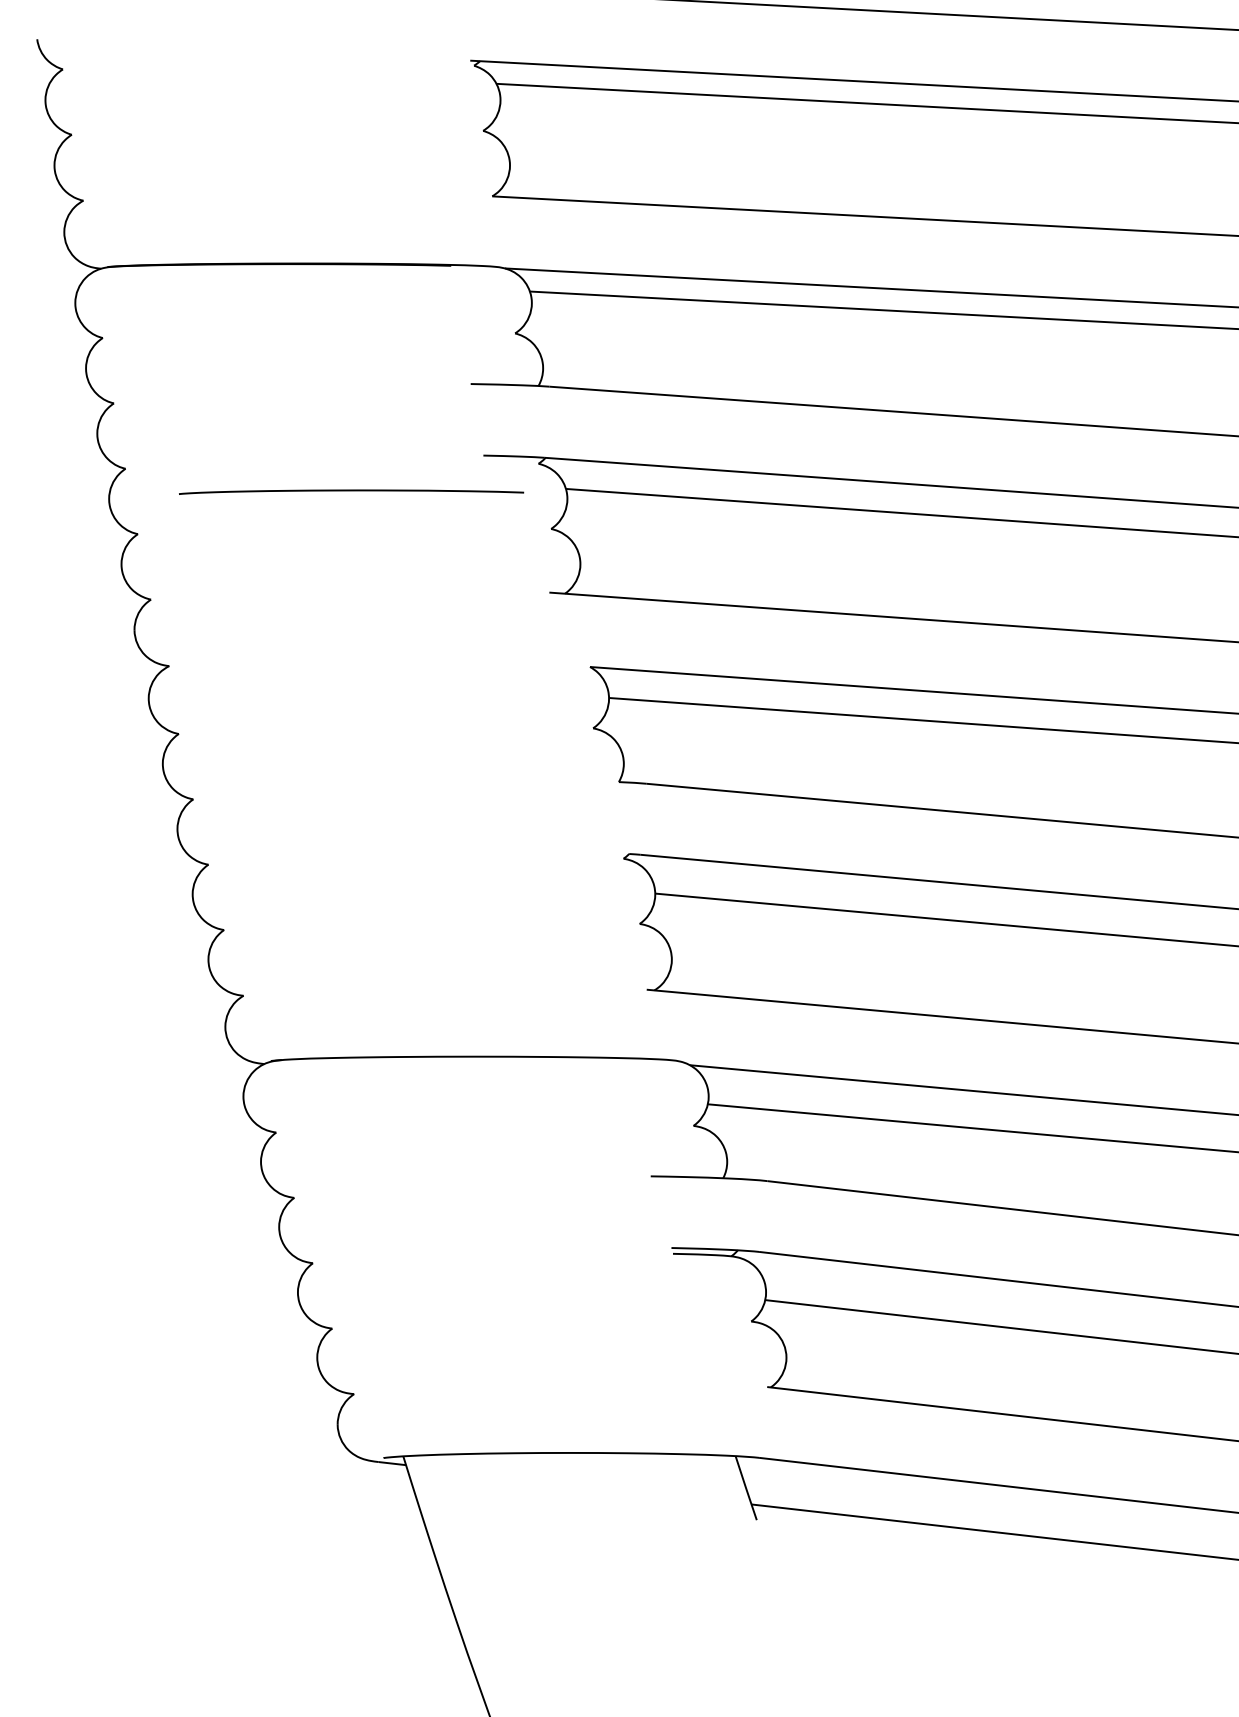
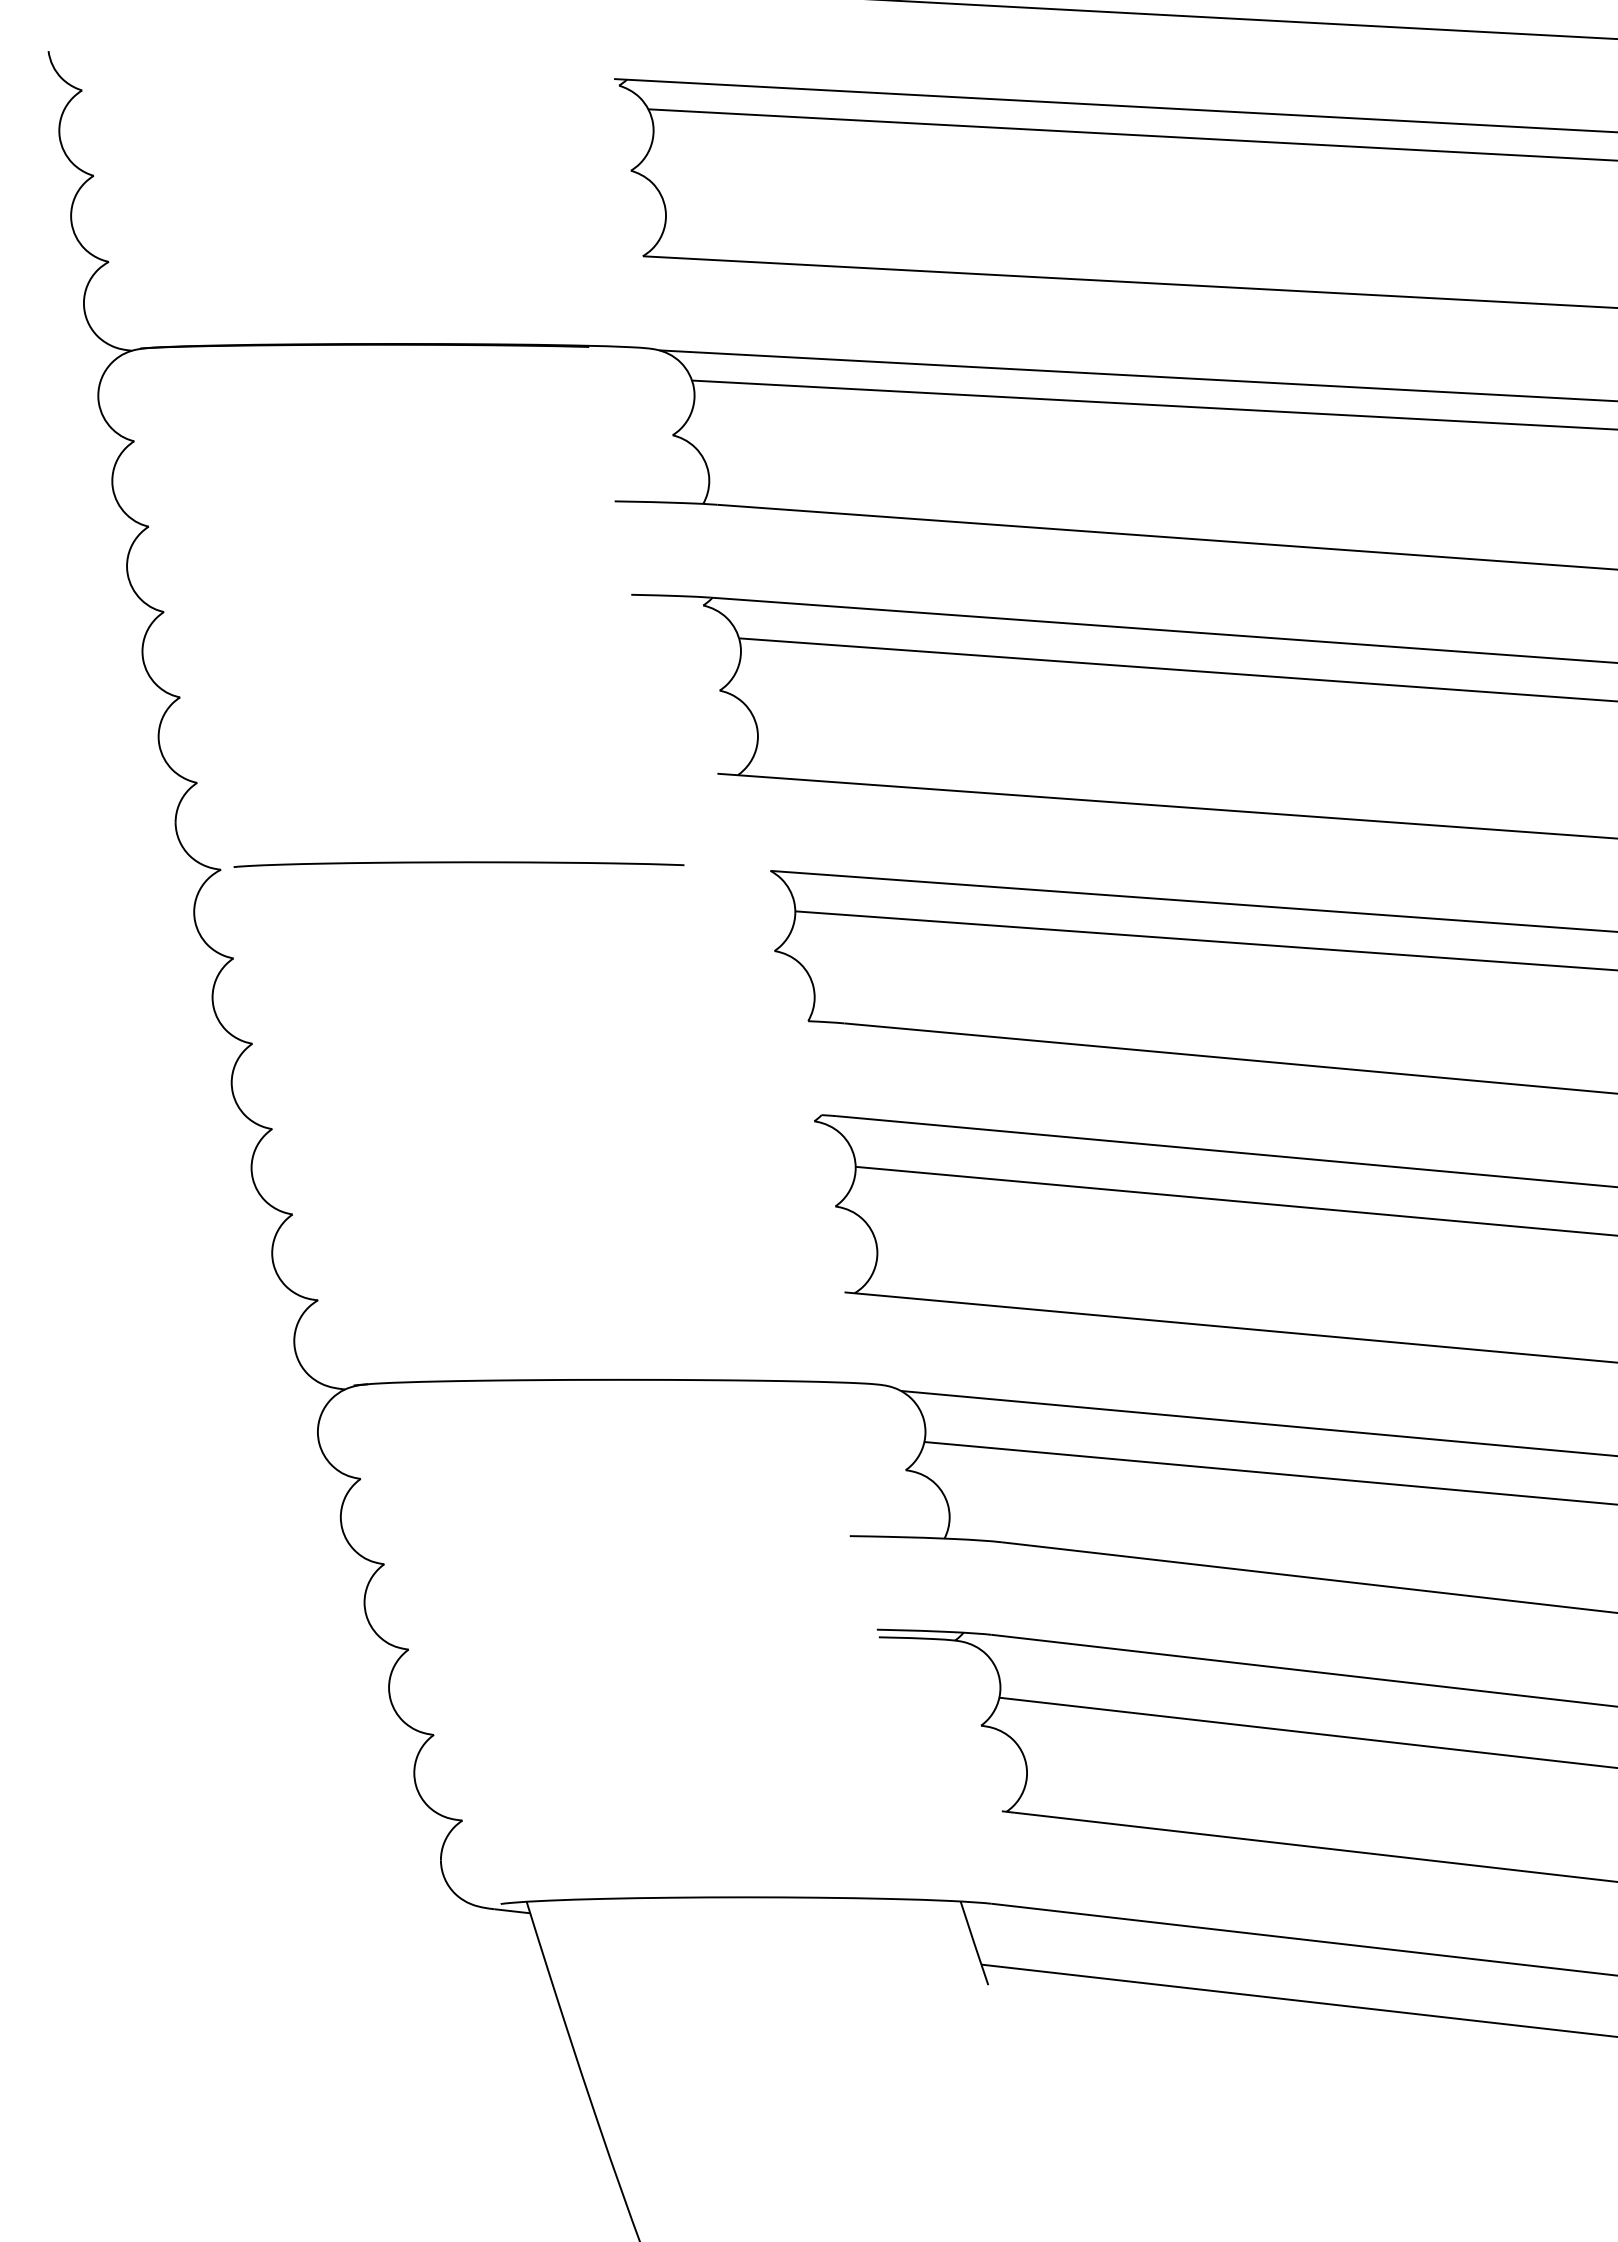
curve: (351, 491) -> (458, 863), moved

